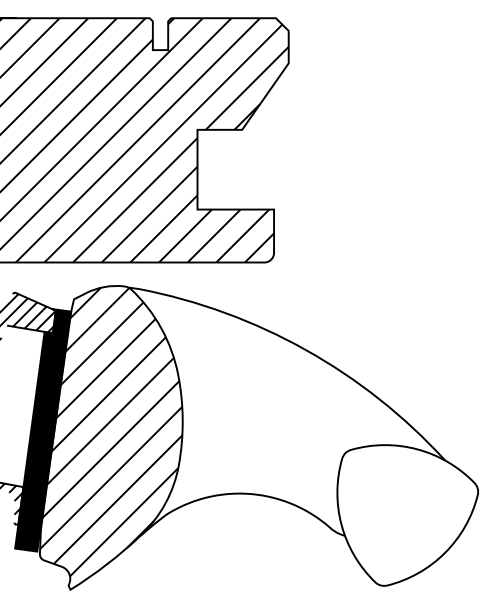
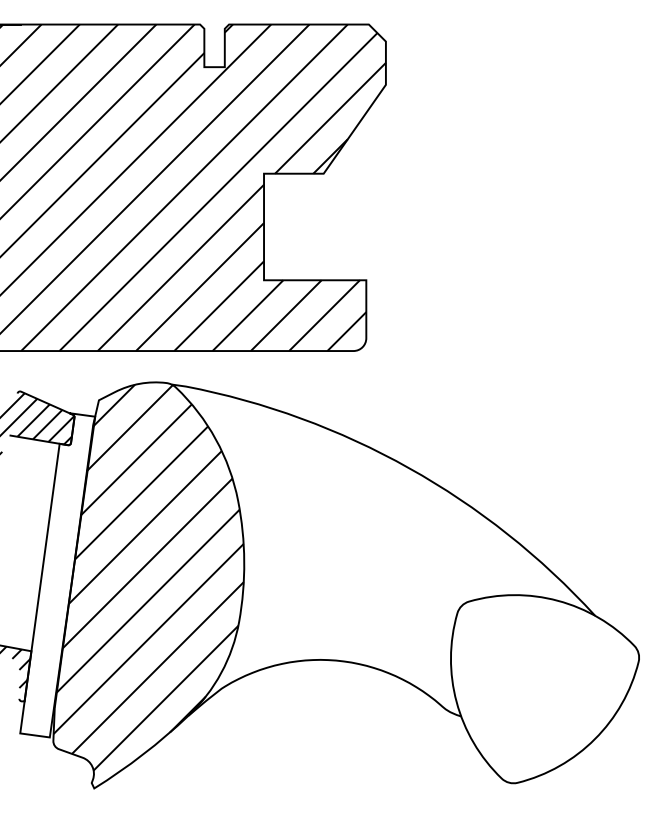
fill: (43, 430) -> (58, 575), removed

